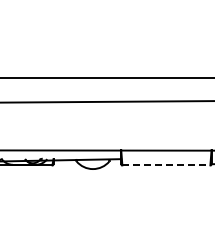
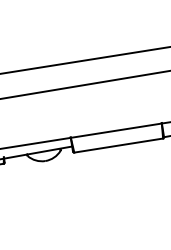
line: (166, 165) -> (118, 145), dashed -> solid

